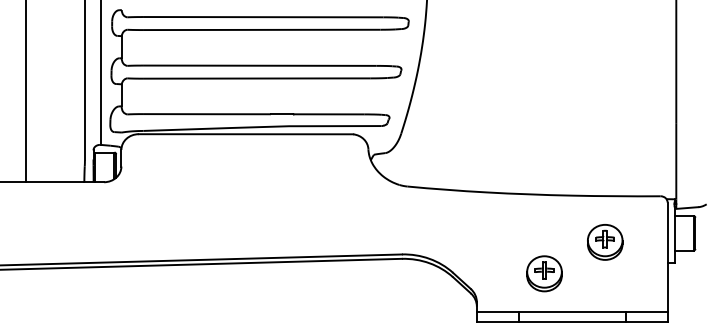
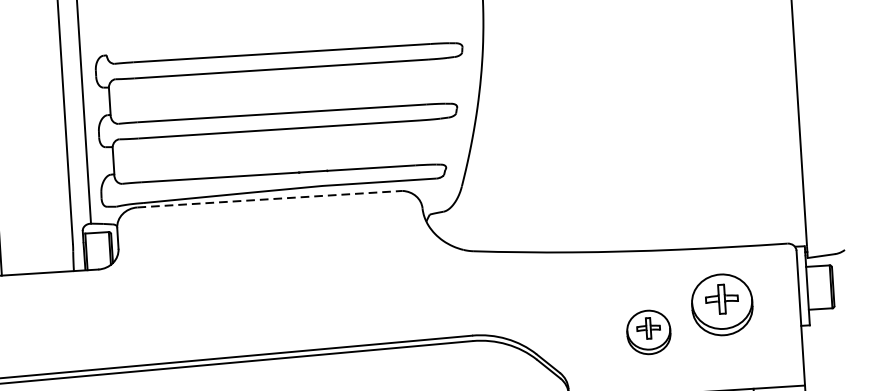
line: (246, 134) -> (270, 199), solid -> dashed
part: (605, 242) -> (722, 305), size x1.4
part: (544, 273) -> (648, 332), moved

